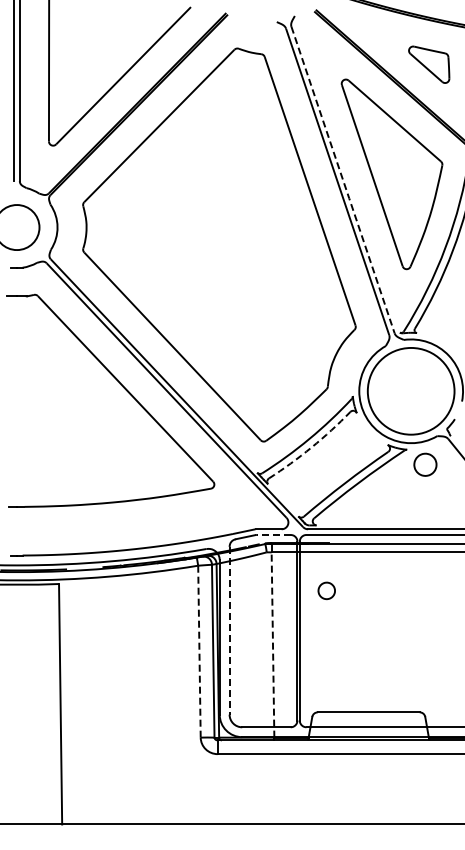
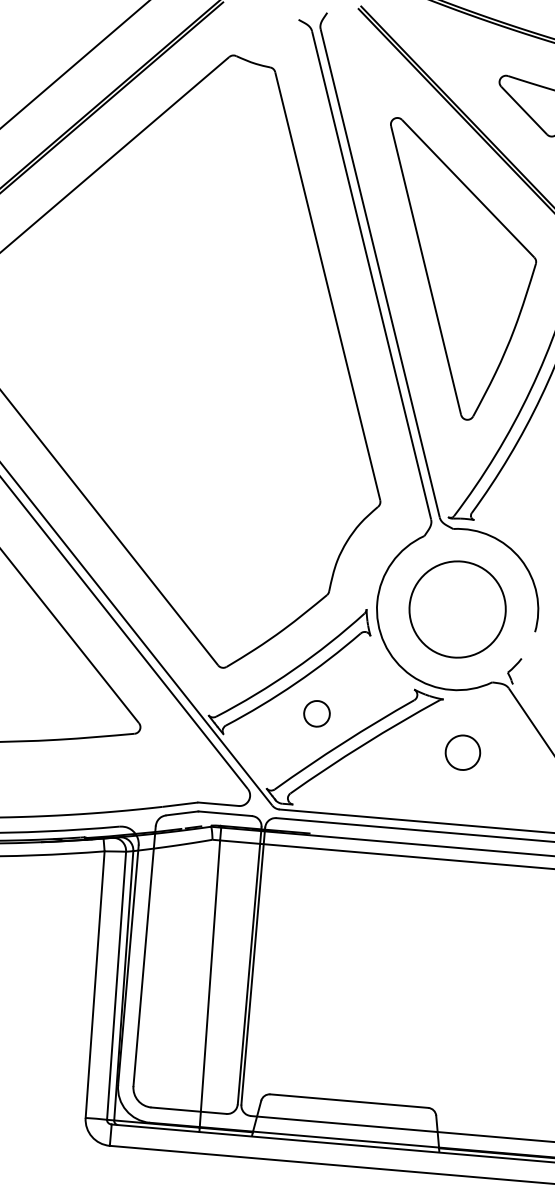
line: (343, 180) -> (380, 273), dashed -> solid
circle: (411, 391) -> (458, 609), size x0.71
arc: (311, 447) -> (295, 683), dashed -> solid
part: (425, 464) -> (463, 752), moved
line: (273, 534) -> (225, 813), dashed -> solid
part: (326, 590) -> (316, 713), moved
line: (229, 630) -> (144, 955), dashed -> solid
line: (272, 645) -> (209, 984), dashed -> solid
line: (199, 651) -> (95, 984), dashed -> solid

